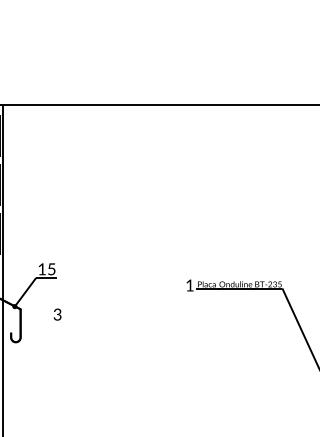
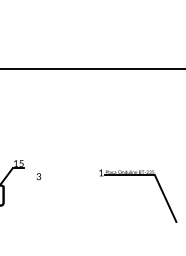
text: (56, 314) -> (38, 176), moved

